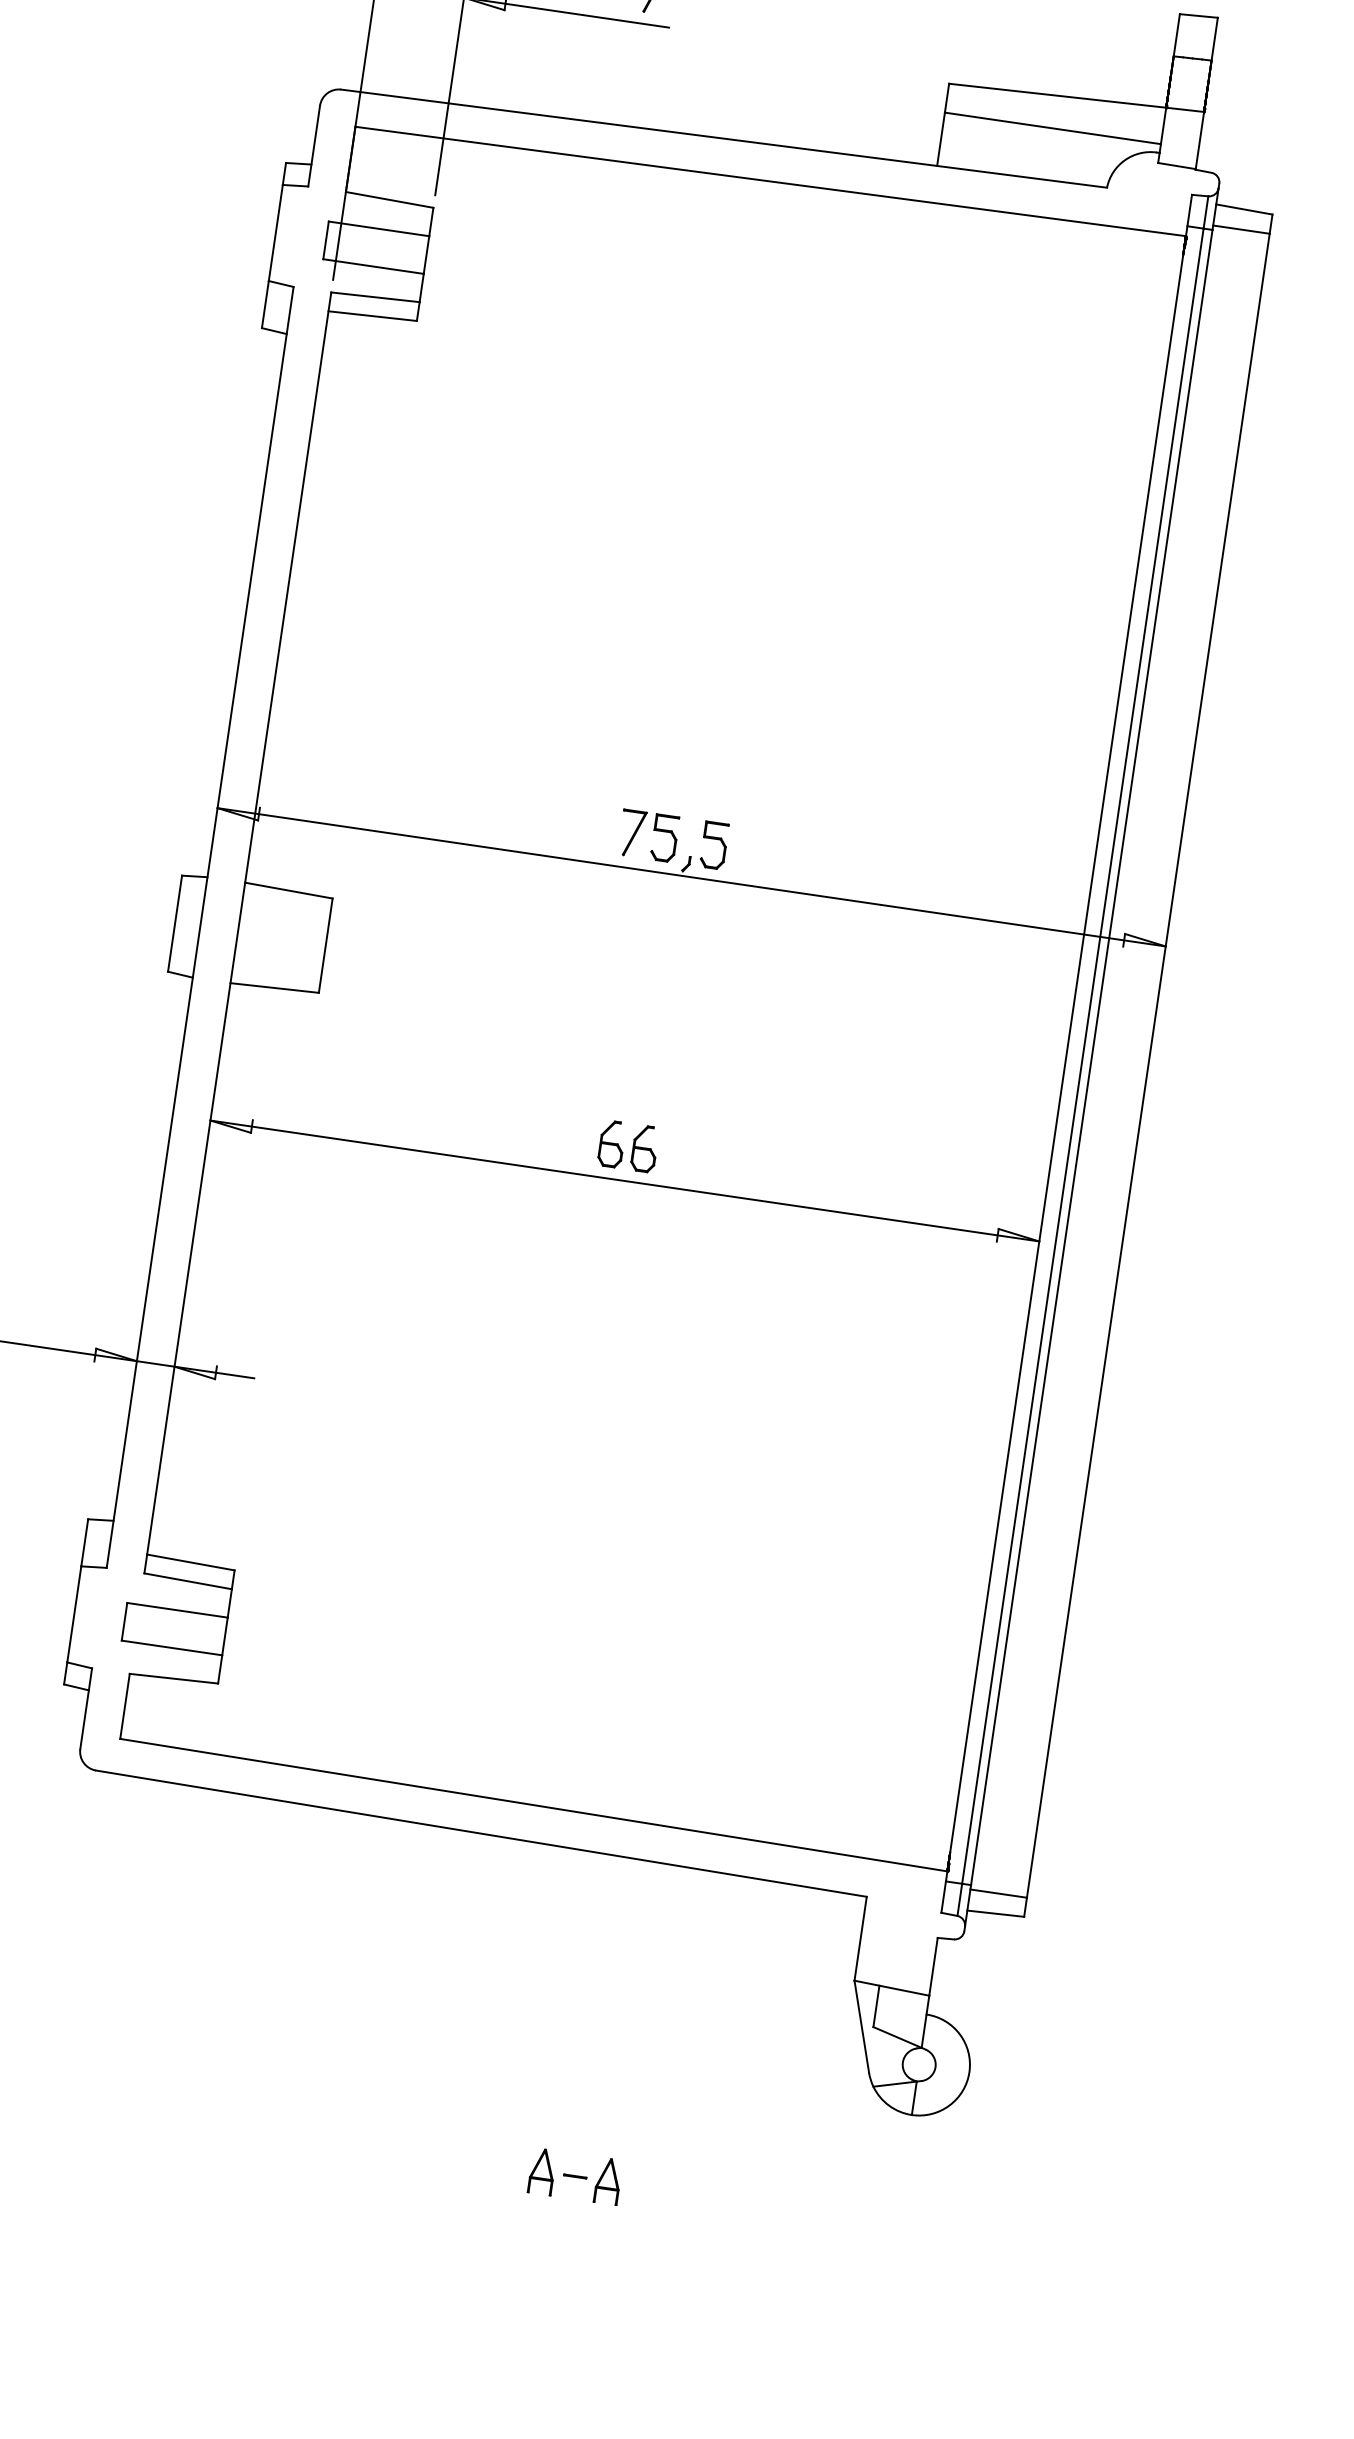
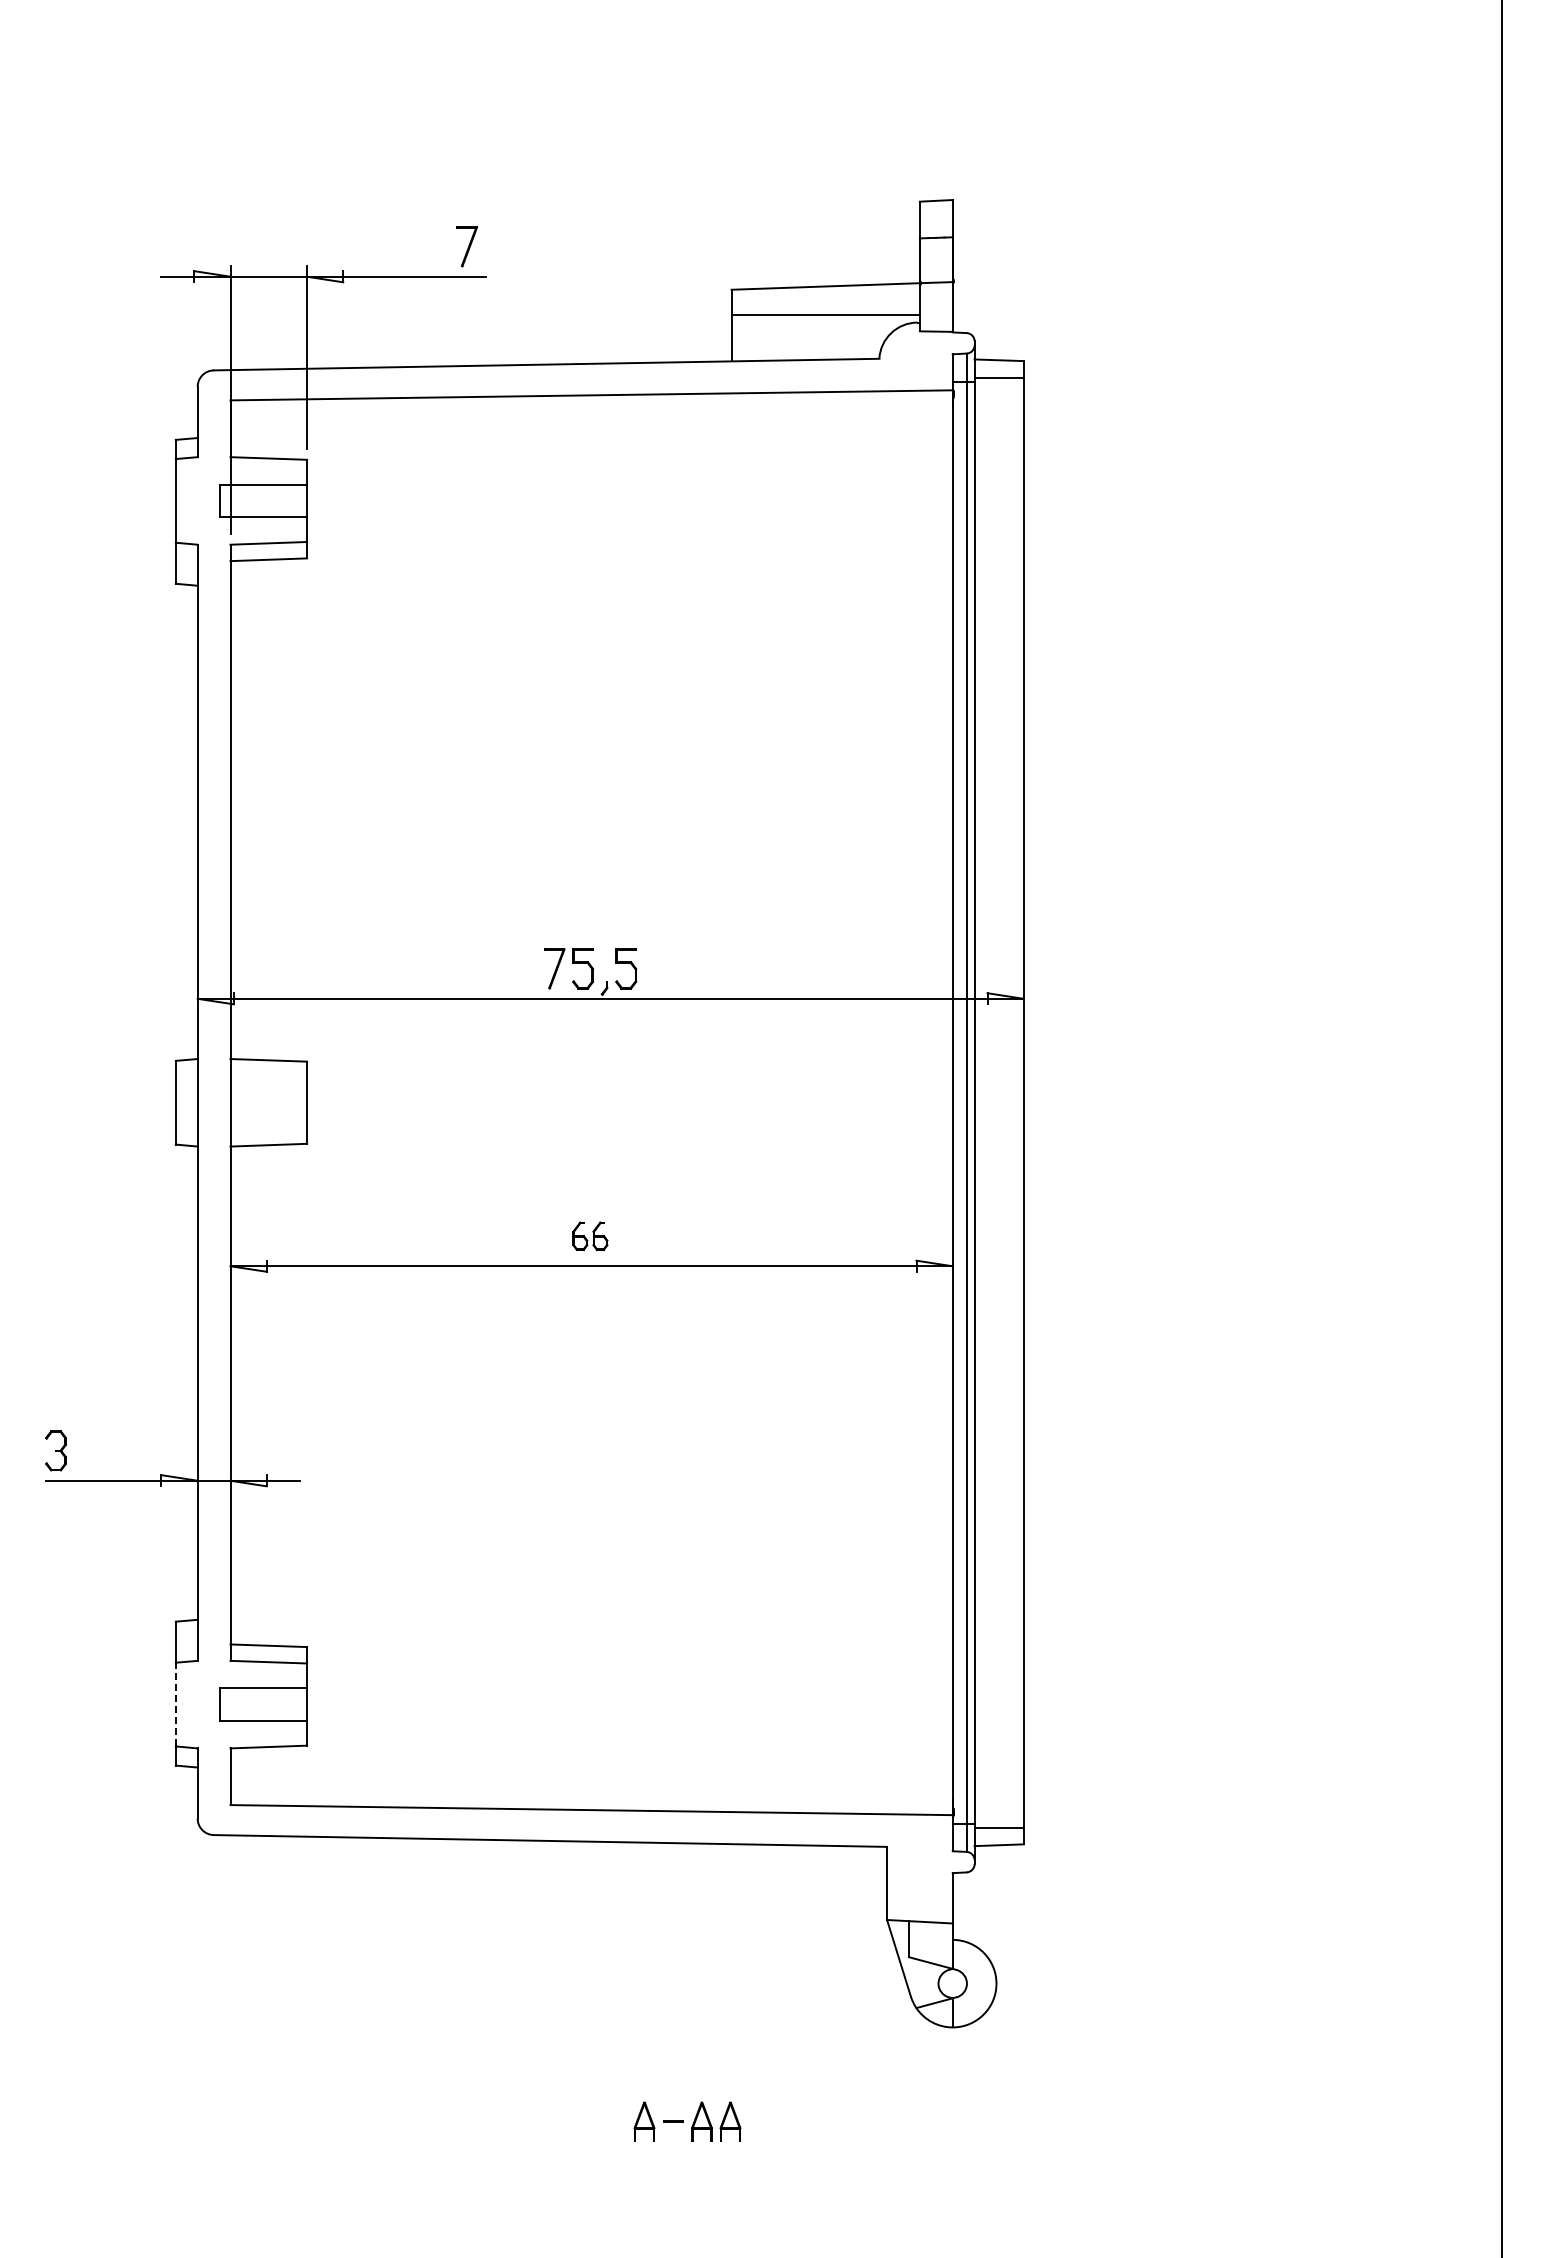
part: (628, 1145) -> (590, 1235), size x0.7
line: (73, 1614) -> (175, 1704), solid -> dashed
part: (641, 2185) -> (730, 2121), added

